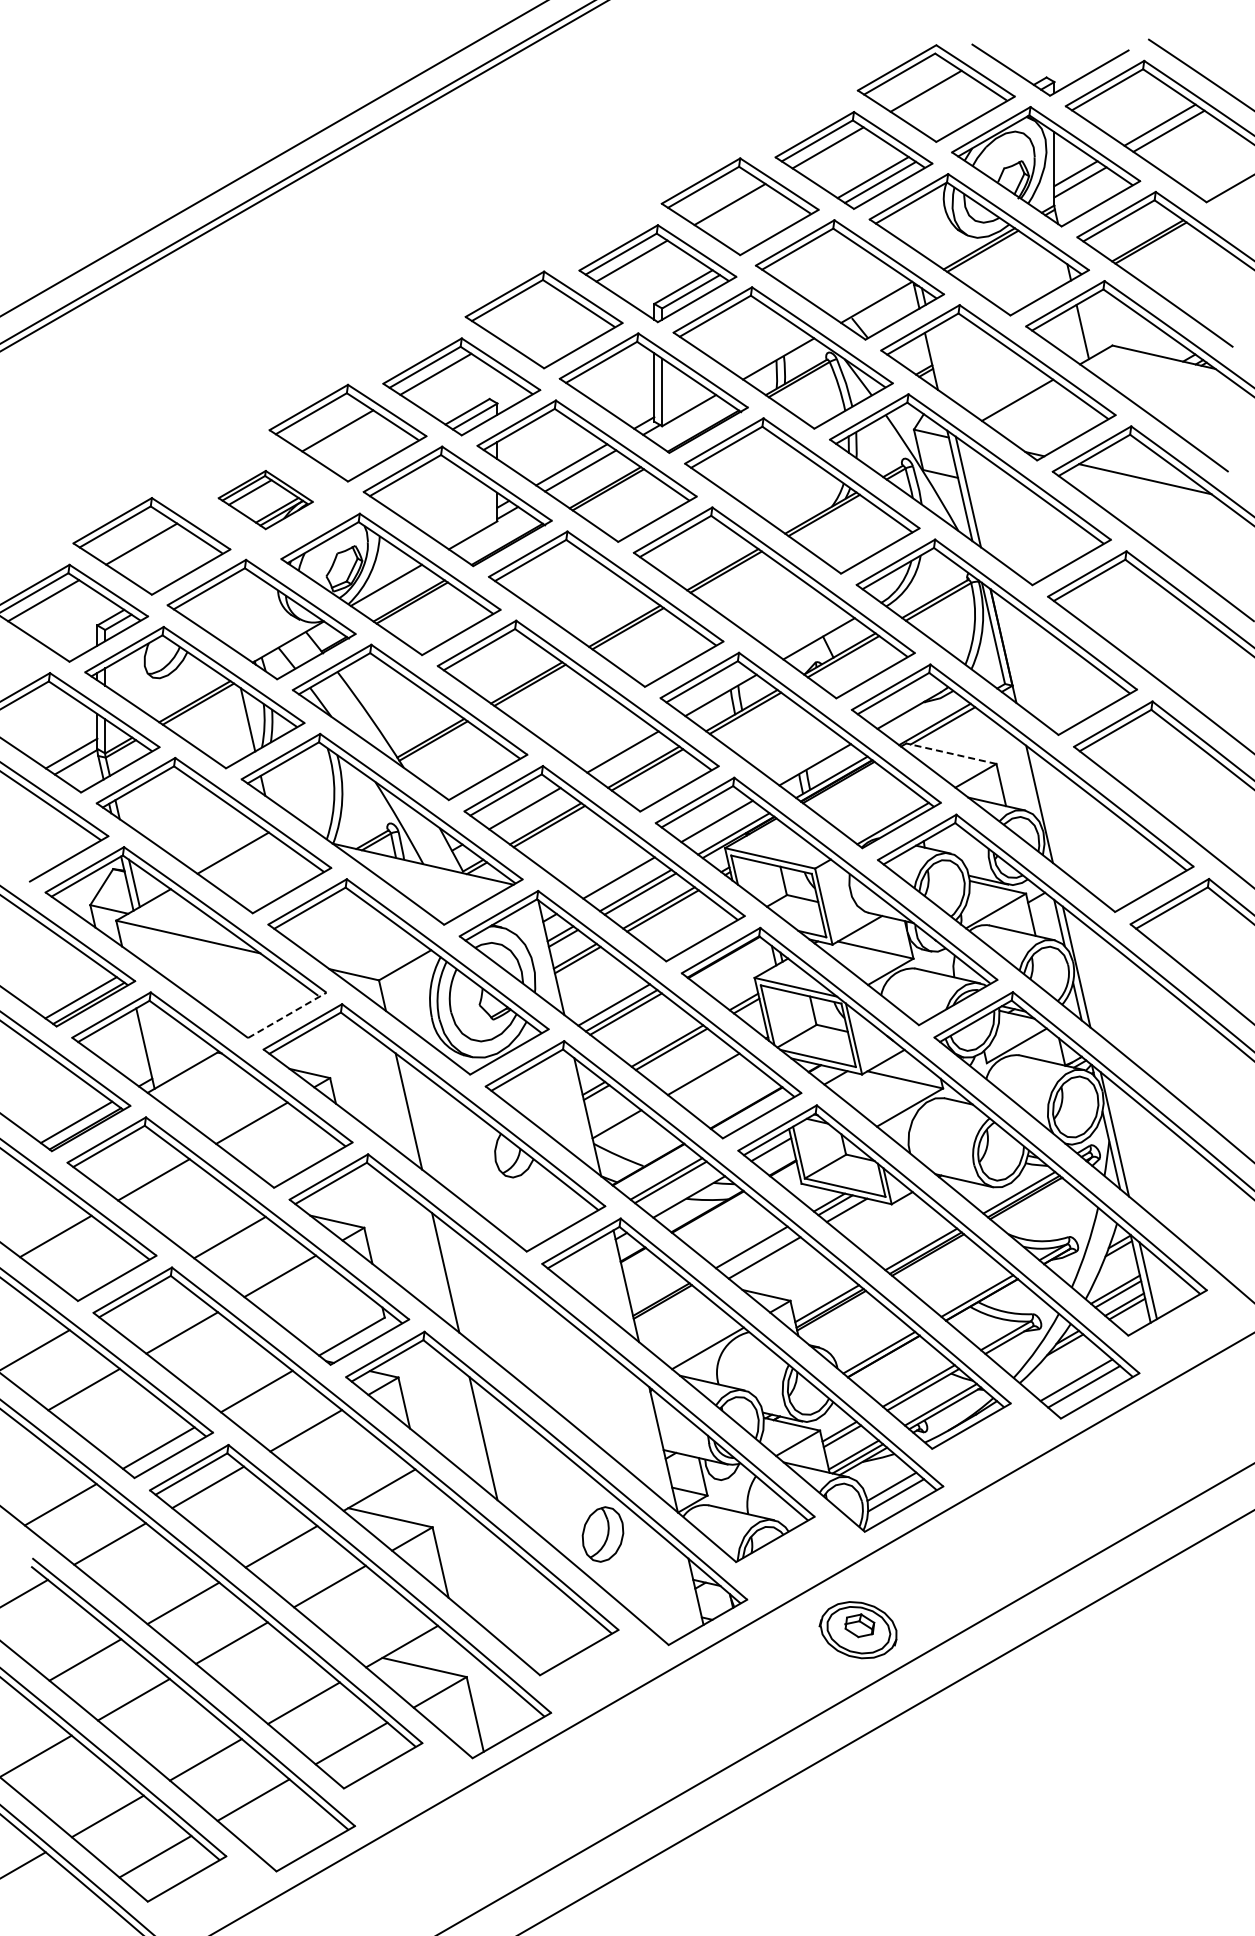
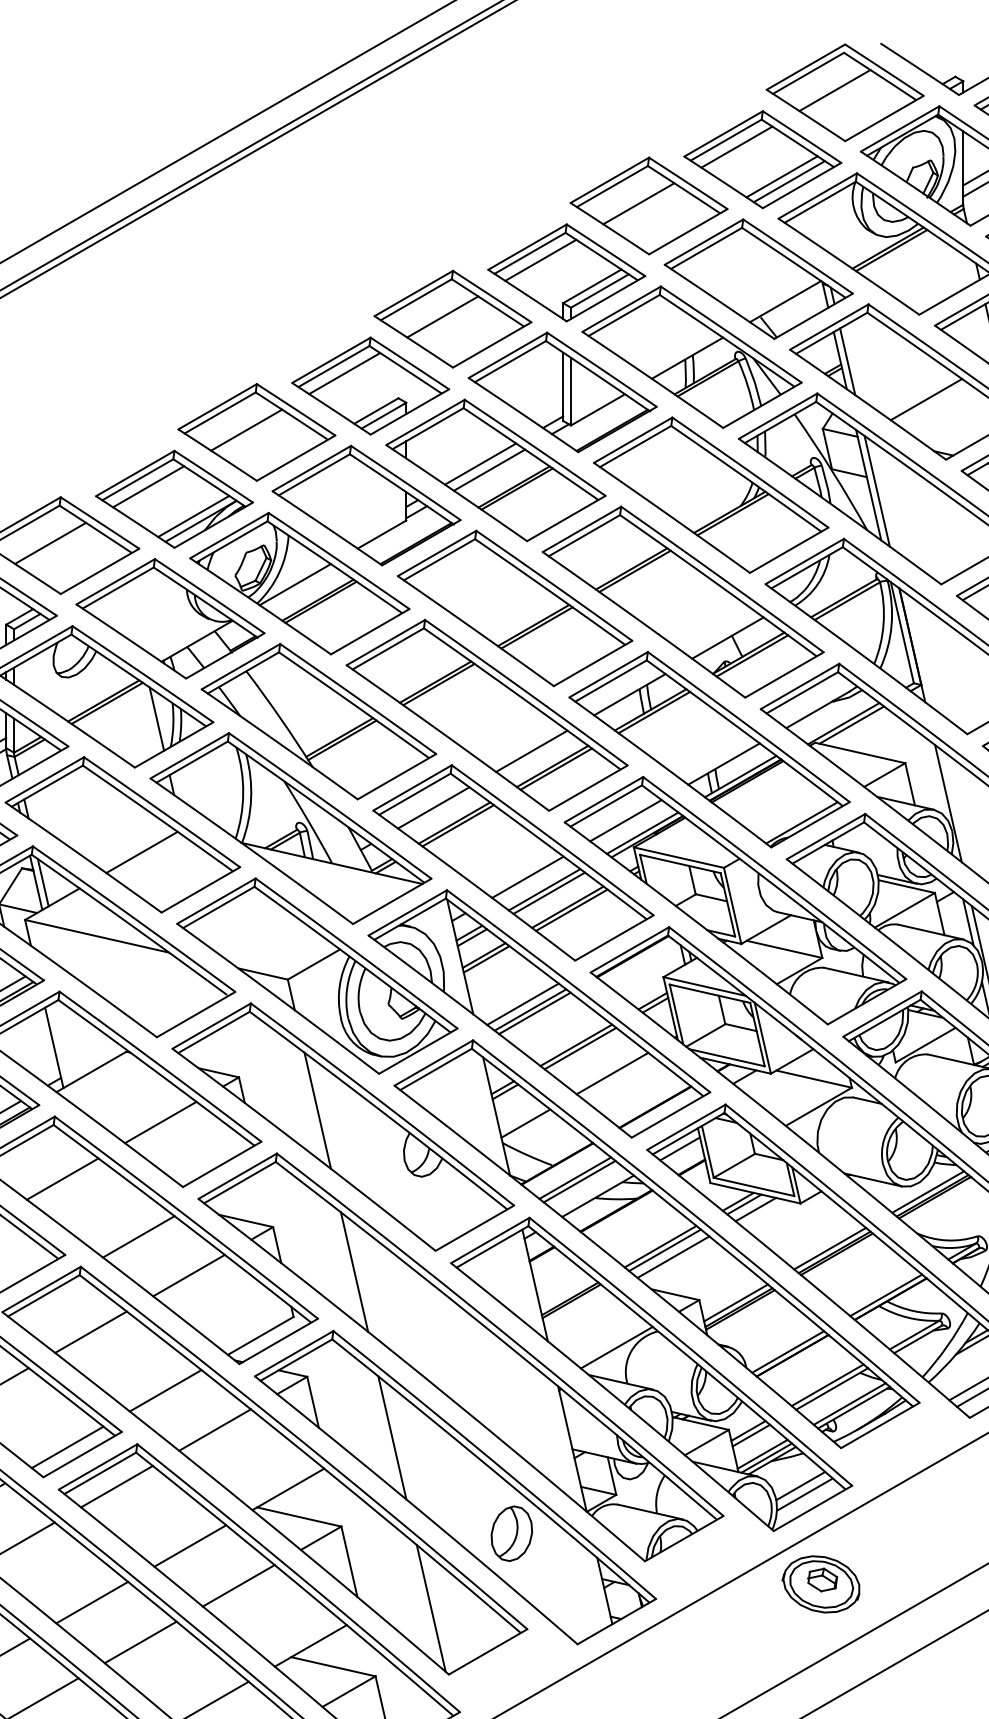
line: (533, 317) -> (442, 316), added
line: (938, 362) -> (847, 361), added
part: (265, 499) -> (174, 498), size x1.67
line: (950, 753) -> (859, 752), dashed -> solid
line: (287, 1015) -> (196, 1014), dashed -> solid
line: (756, 1250) -> (665, 1249), added
line: (521, 1608) -> (430, 1607), added
part: (857, 1630) -> (820, 1584), moved

